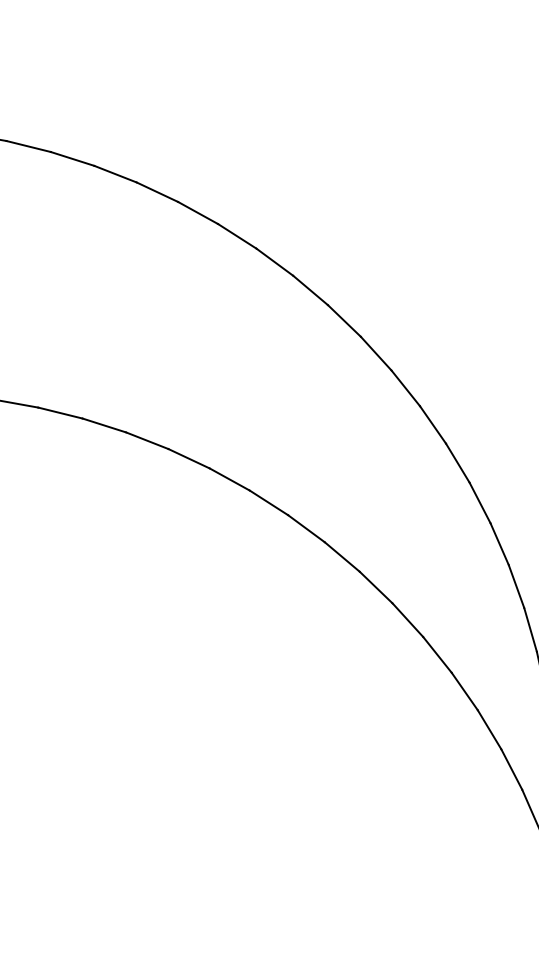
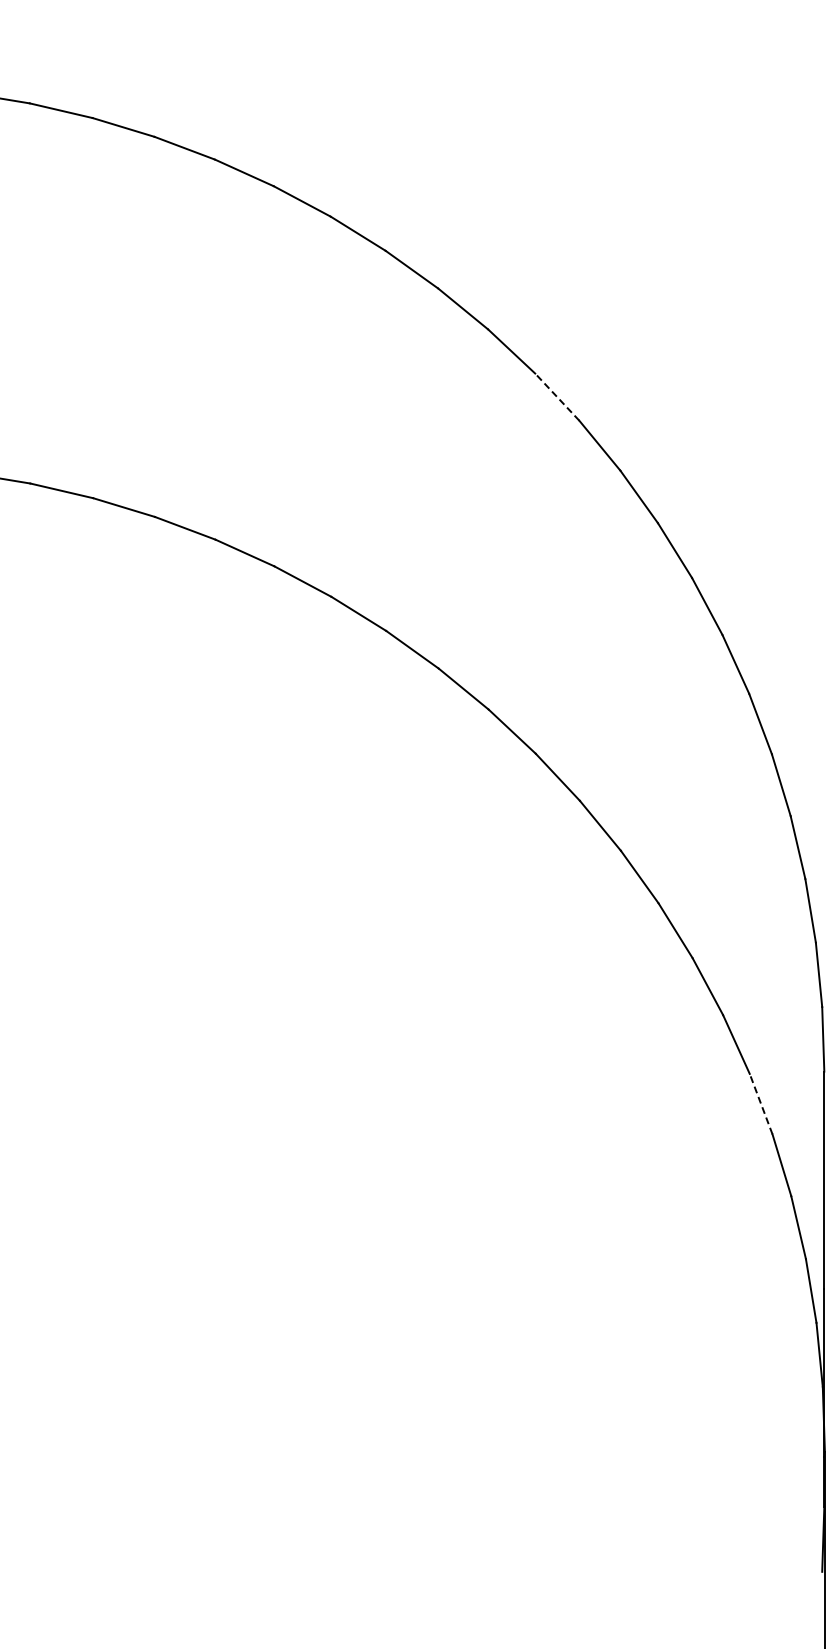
line: (309, 290) -> (556, 396), solid -> dashed
line: (511, 769) -> (760, 1103), solid -> dashed

